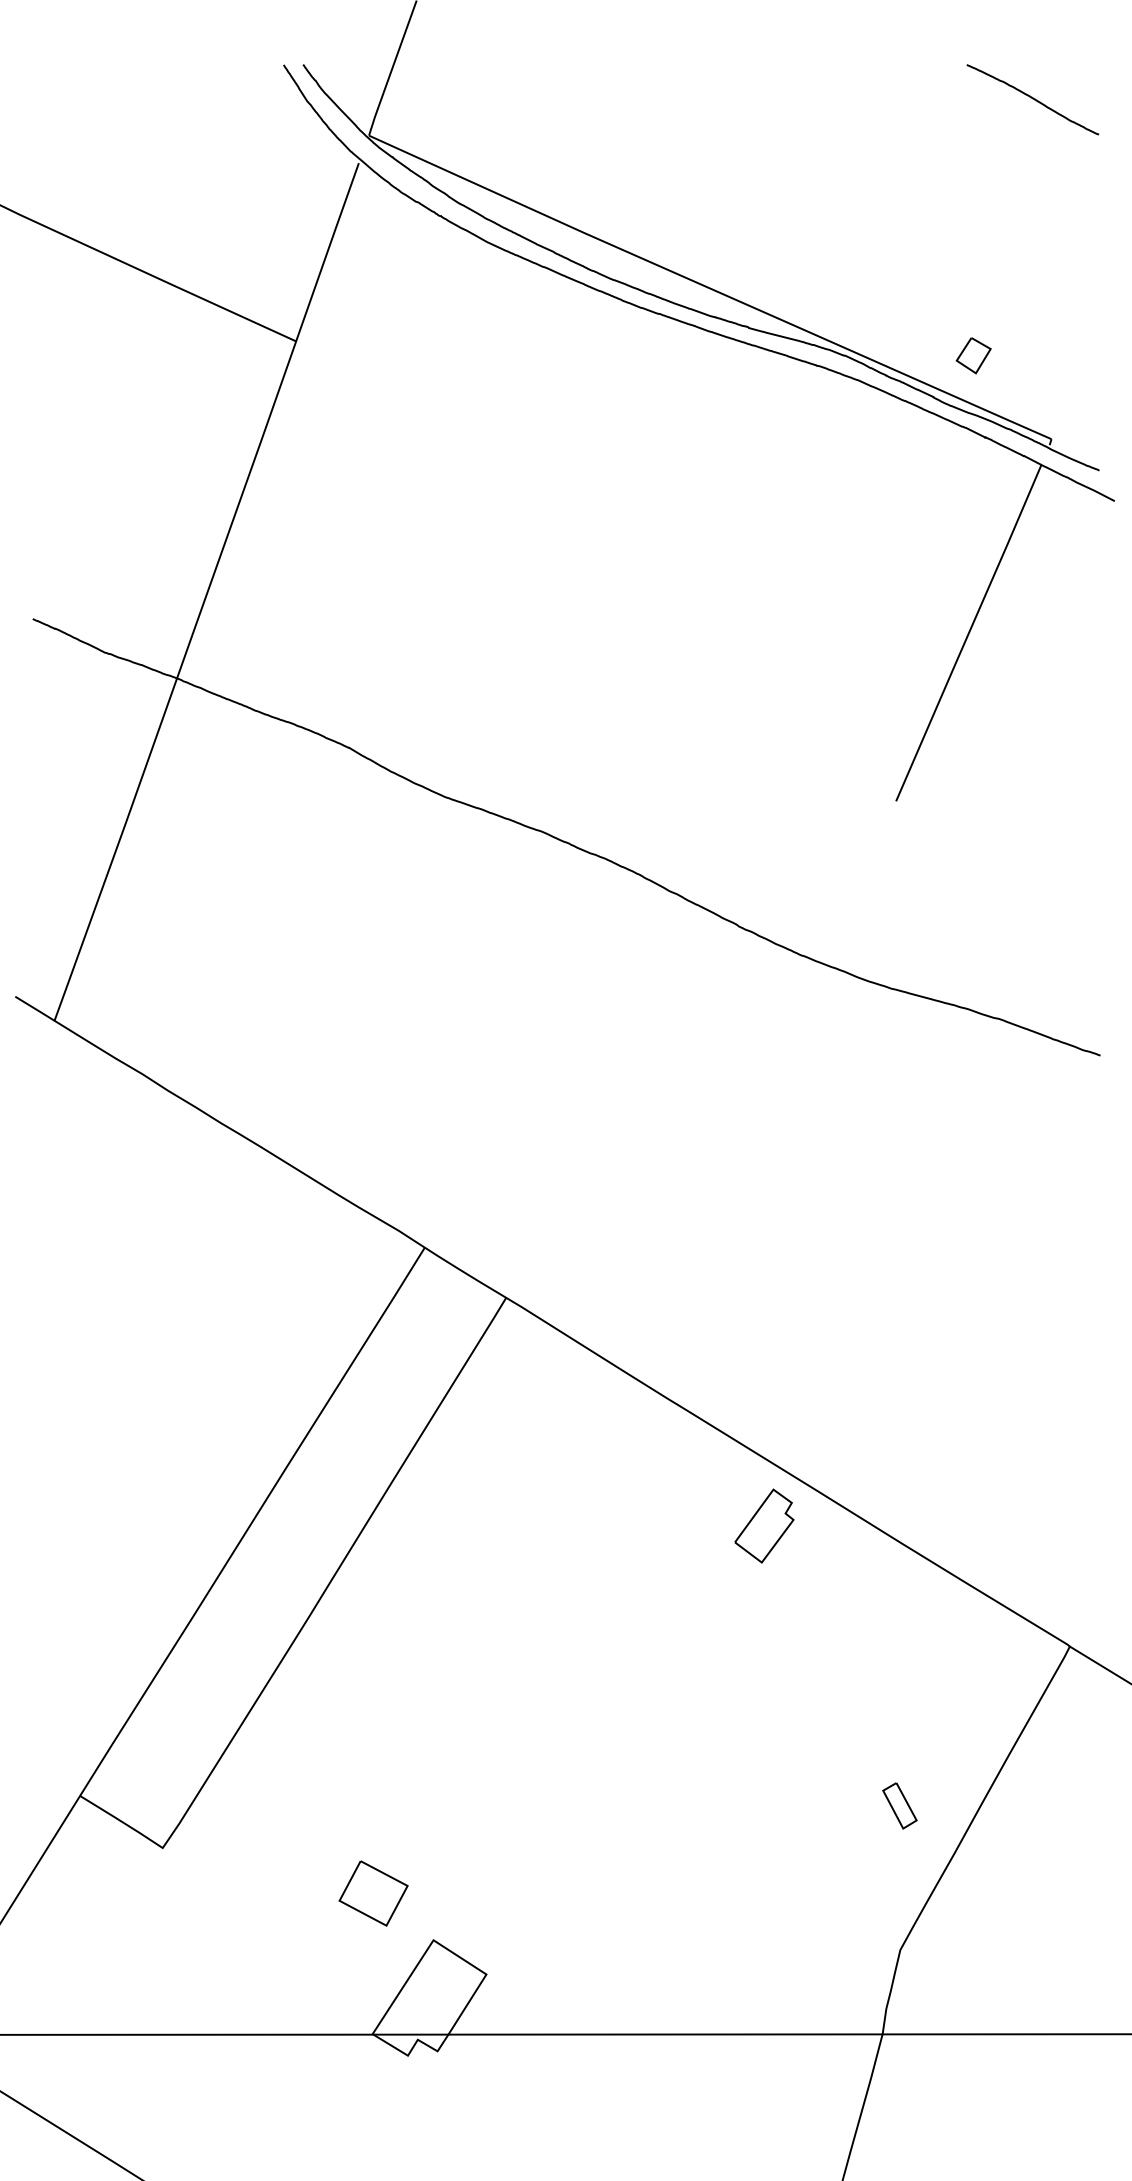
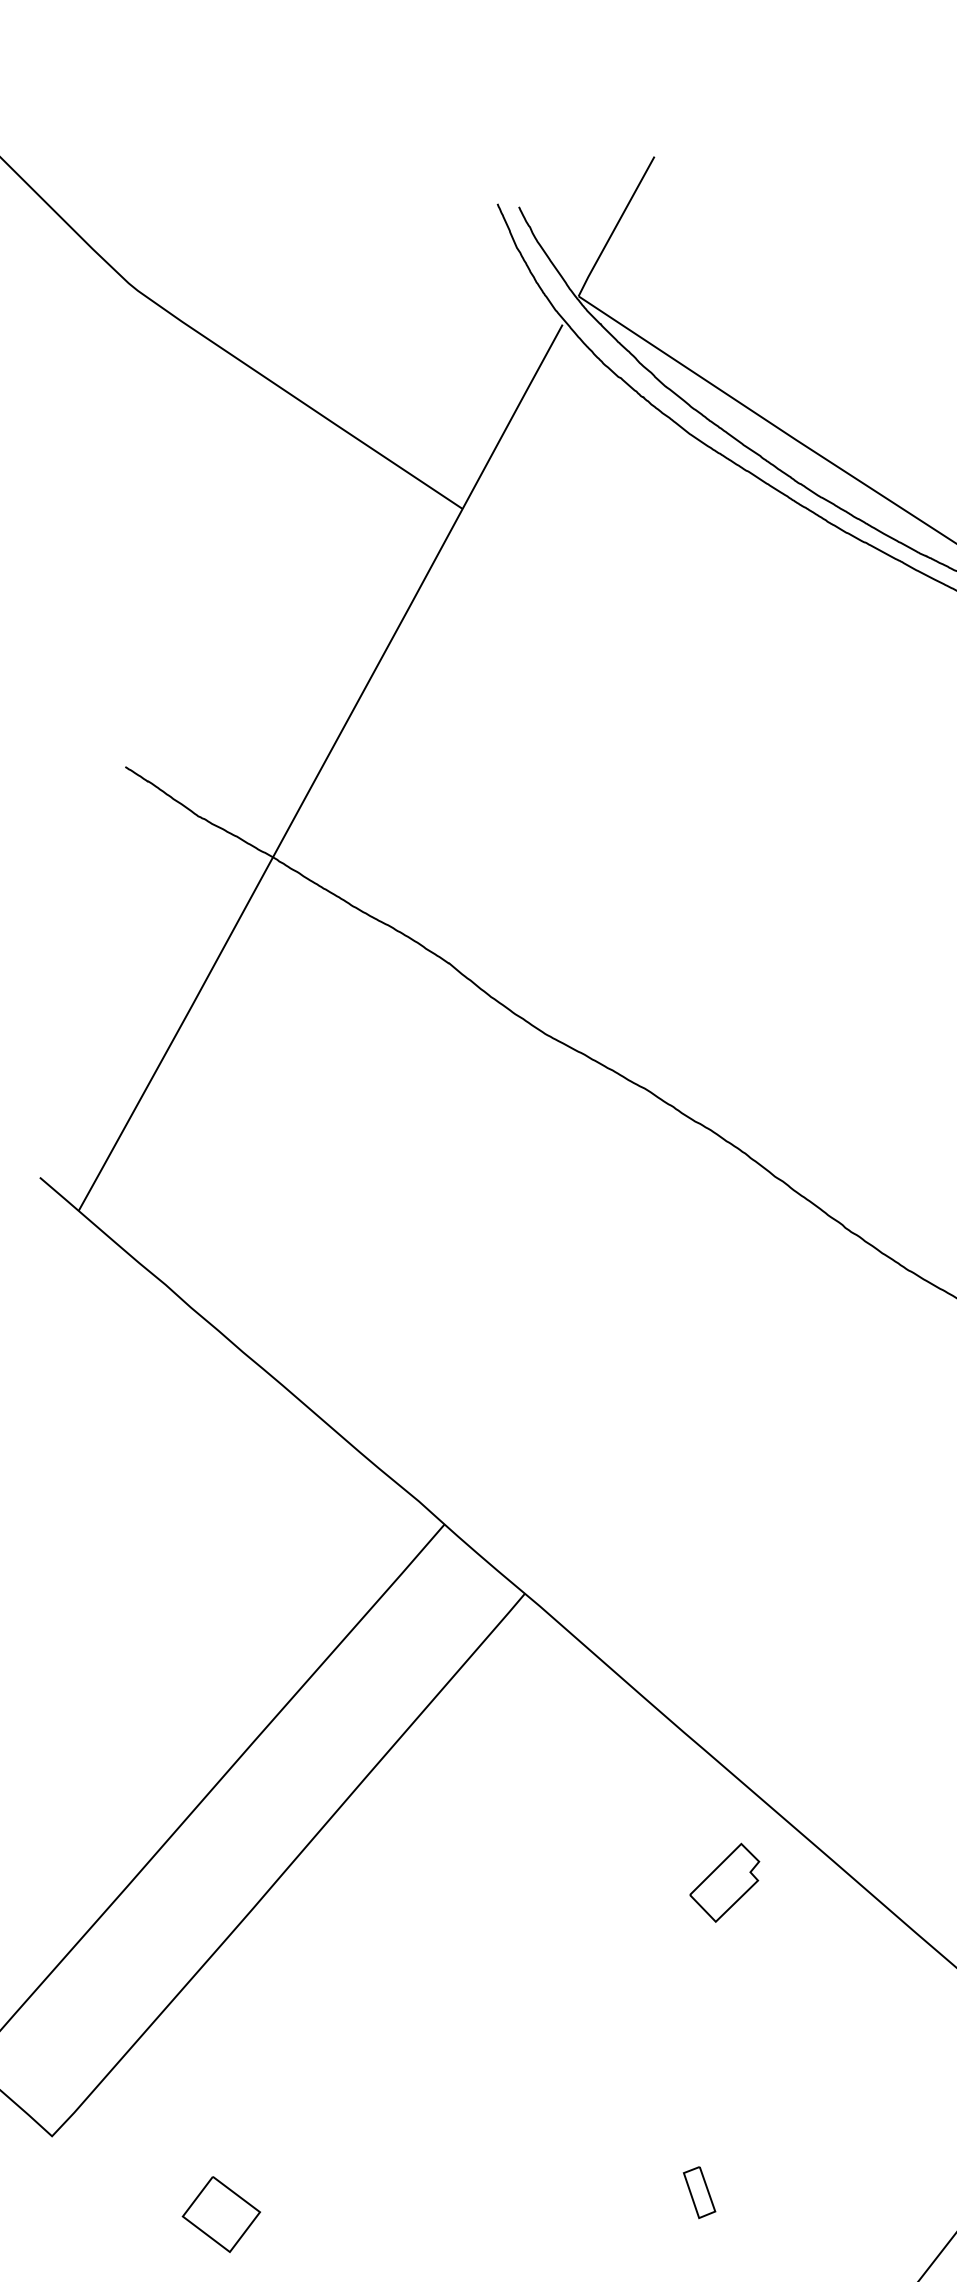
part: (764, 1525) -> (725, 1881), moved
part: (899, 1805) -> (699, 2192), moved
part: (373, 1893) -> (221, 2214), moved

